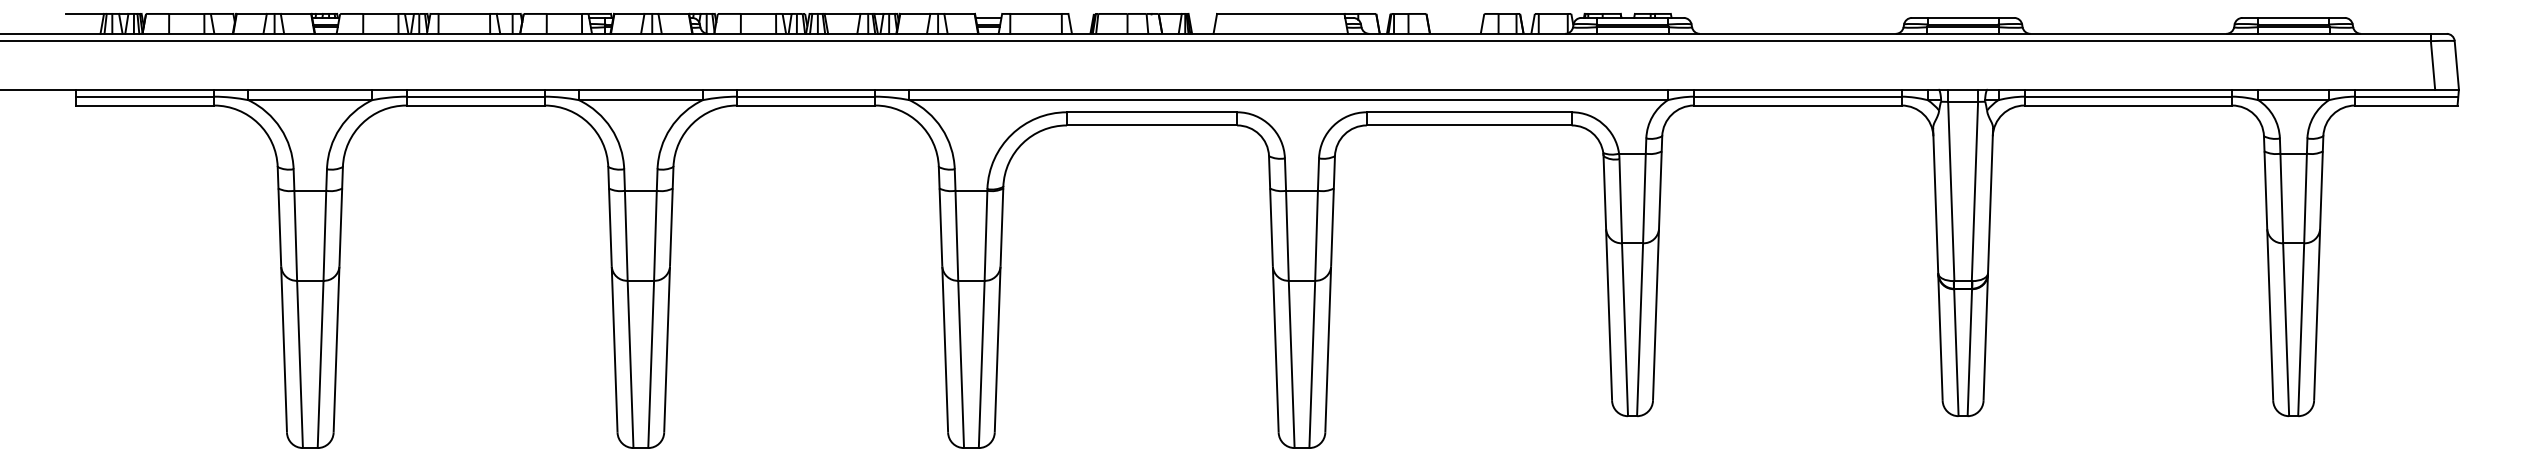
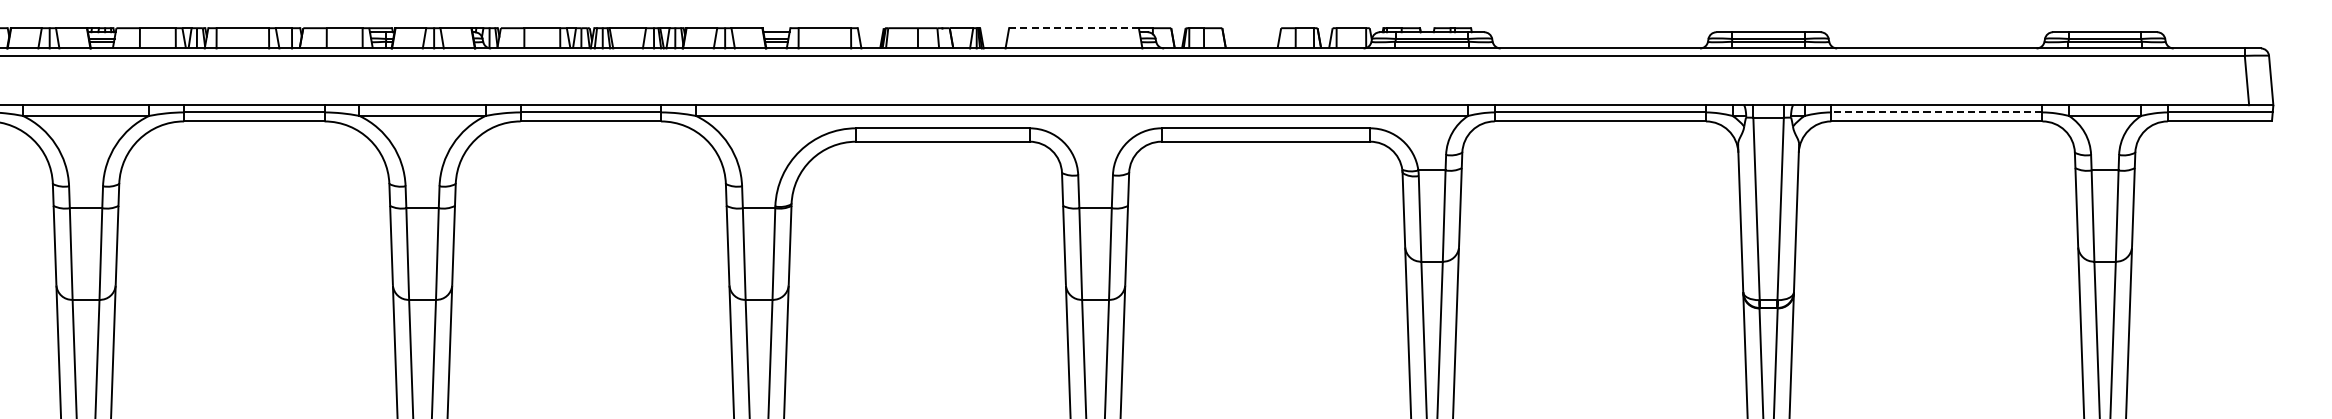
line: (1280, 13) -> (1073, 27), solid -> dashed
line: (2128, 96) -> (1936, 112), solid -> dashed

